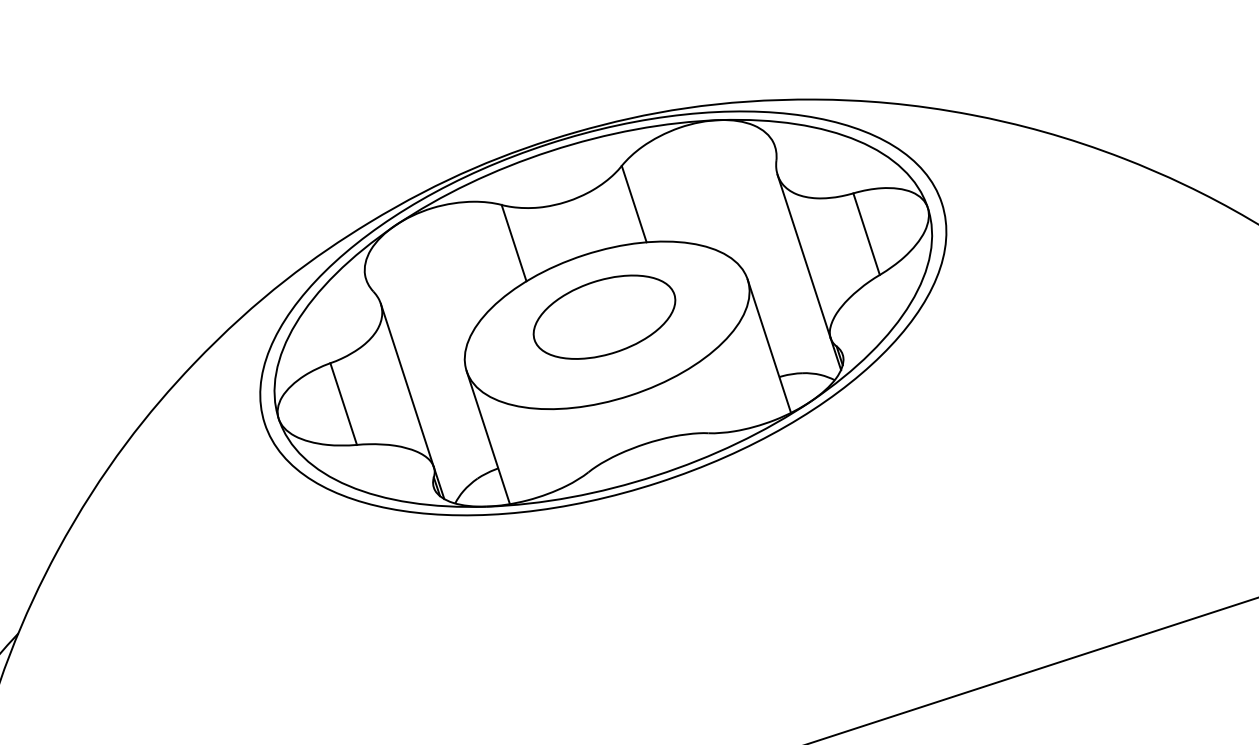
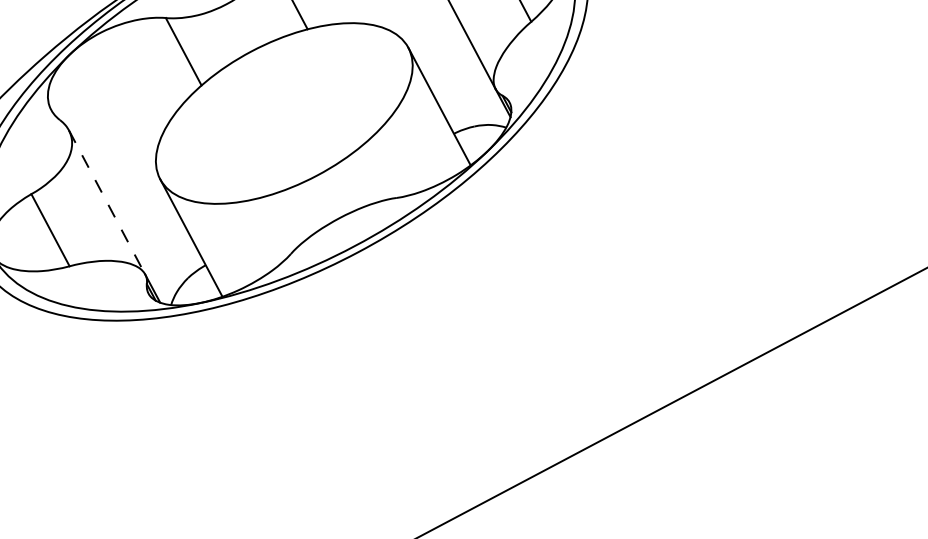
part: (604, 316) -> (280, 105), removed
line: (407, 385) -> (107, 202), solid -> dashed

